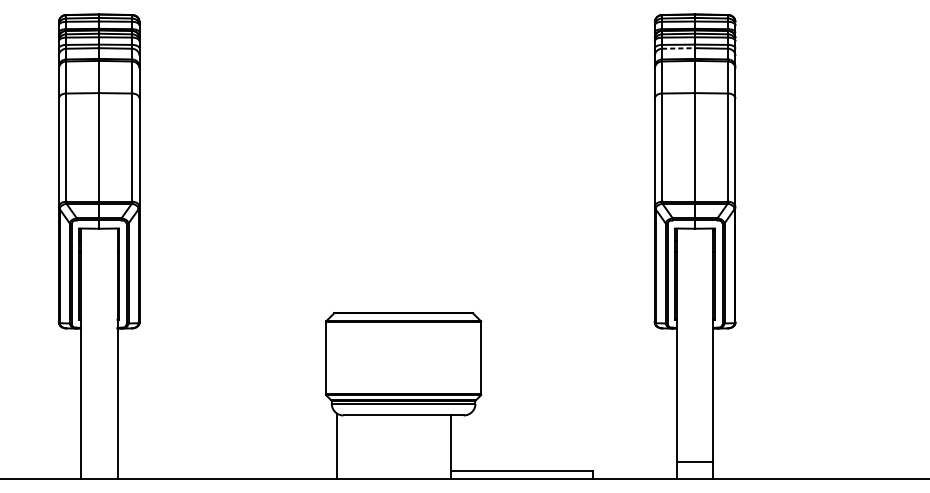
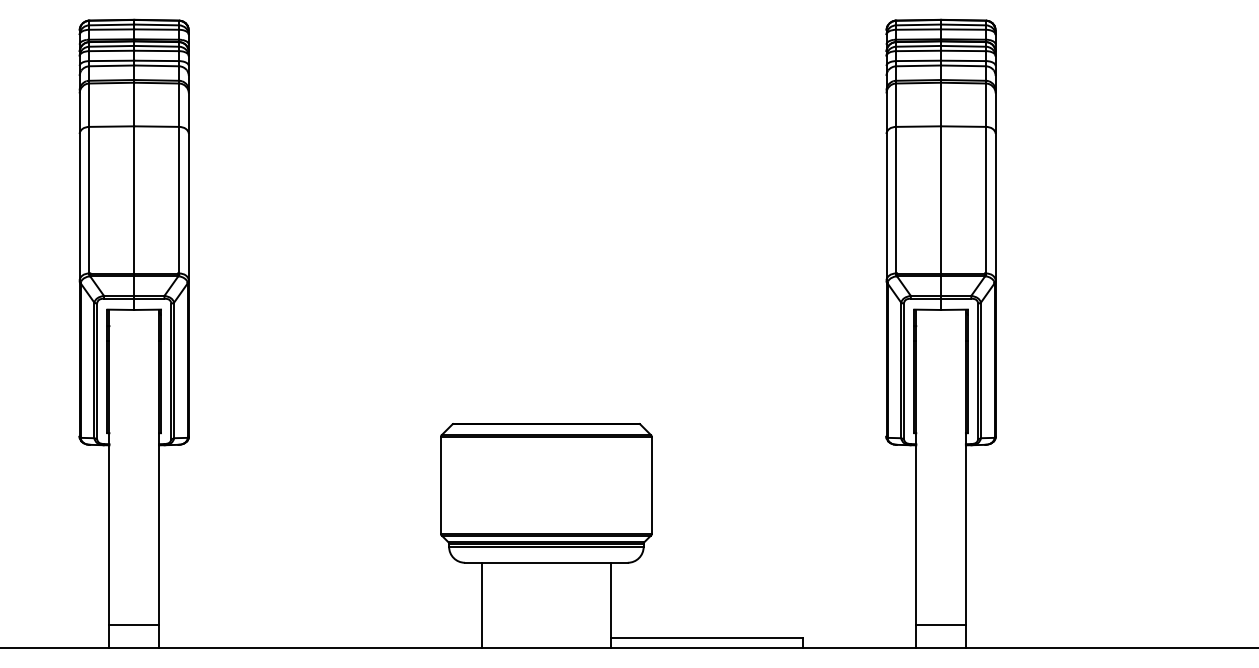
line: (679, 48) -> (919, 65), dashed -> solid
line: (336, 447) -> (481, 605), moved
line: (99, 461) -> (134, 625), added

